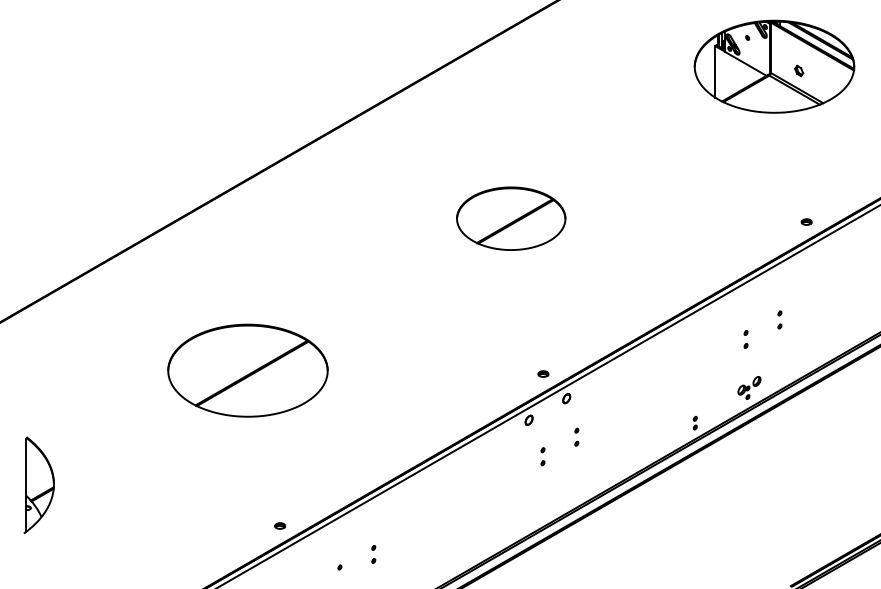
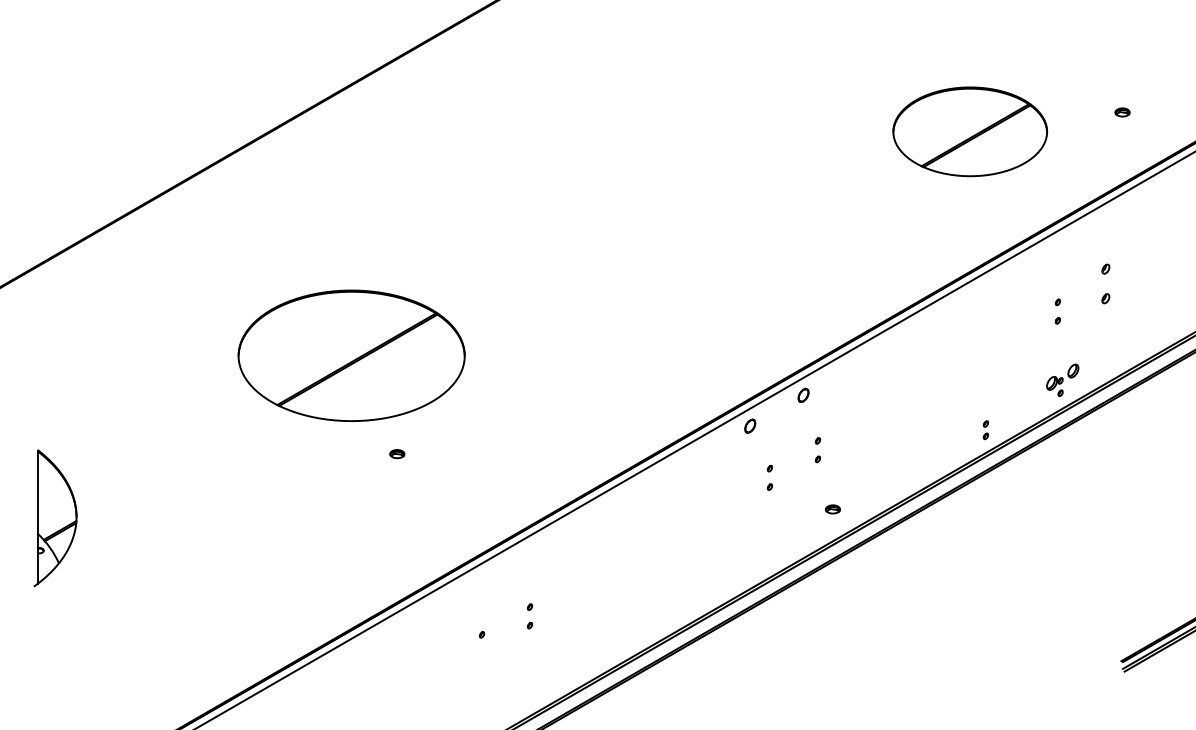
part: (511, 218) -> (970, 131), moved
part: (806, 221) -> (1122, 111), moved
part: (779, 319) -> (1105, 283), size x1.6
part: (543, 373) -> (833, 508), moved
part: (280, 525) -> (397, 453), moved

